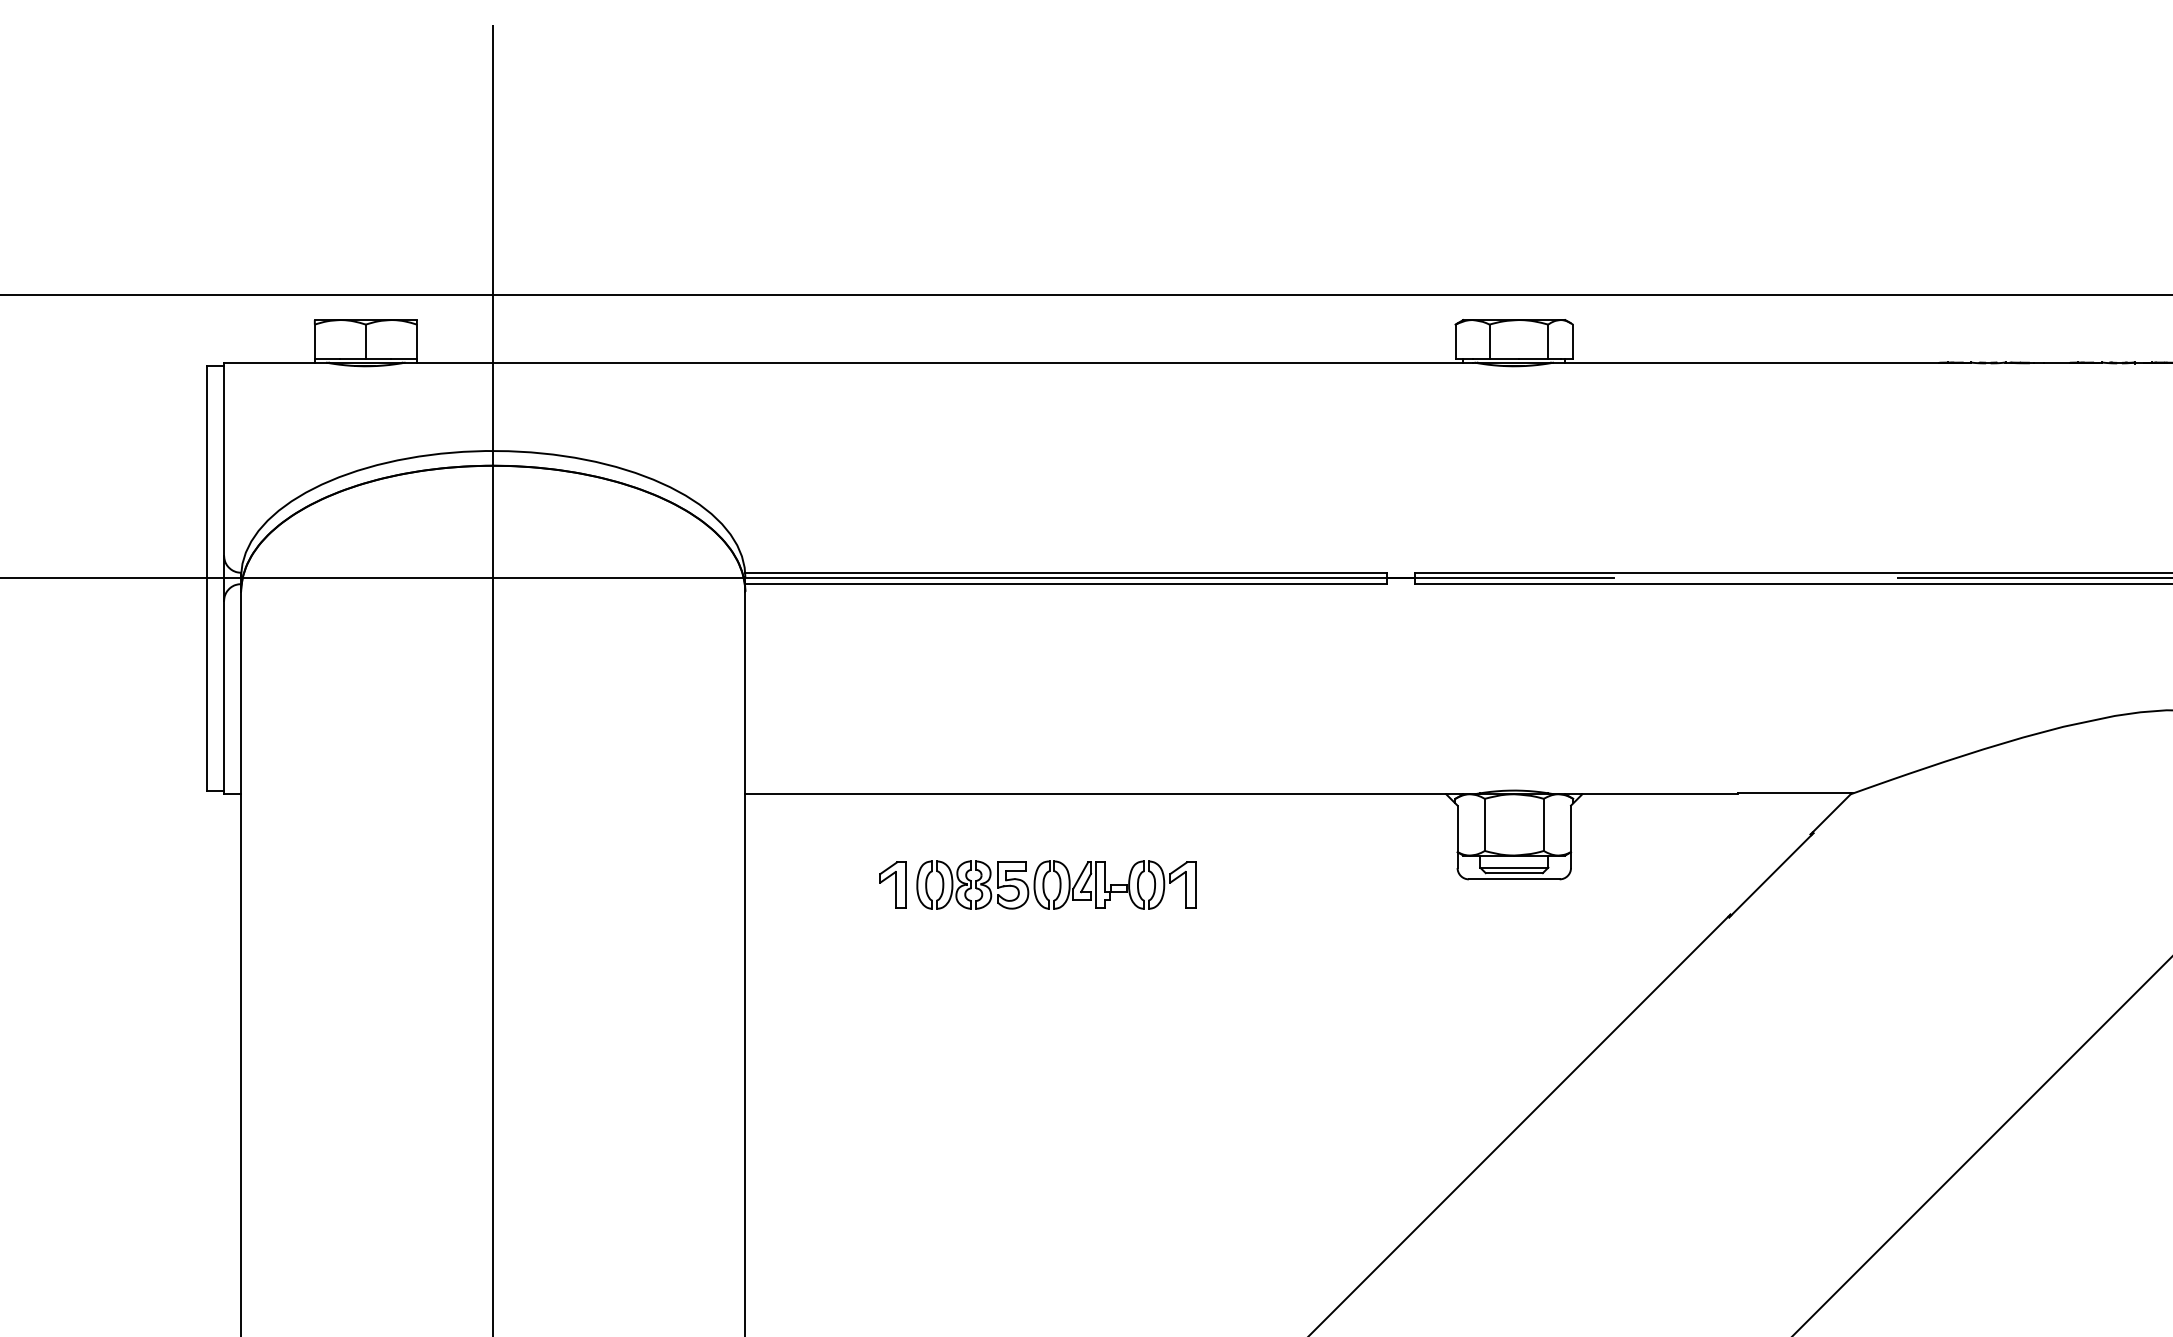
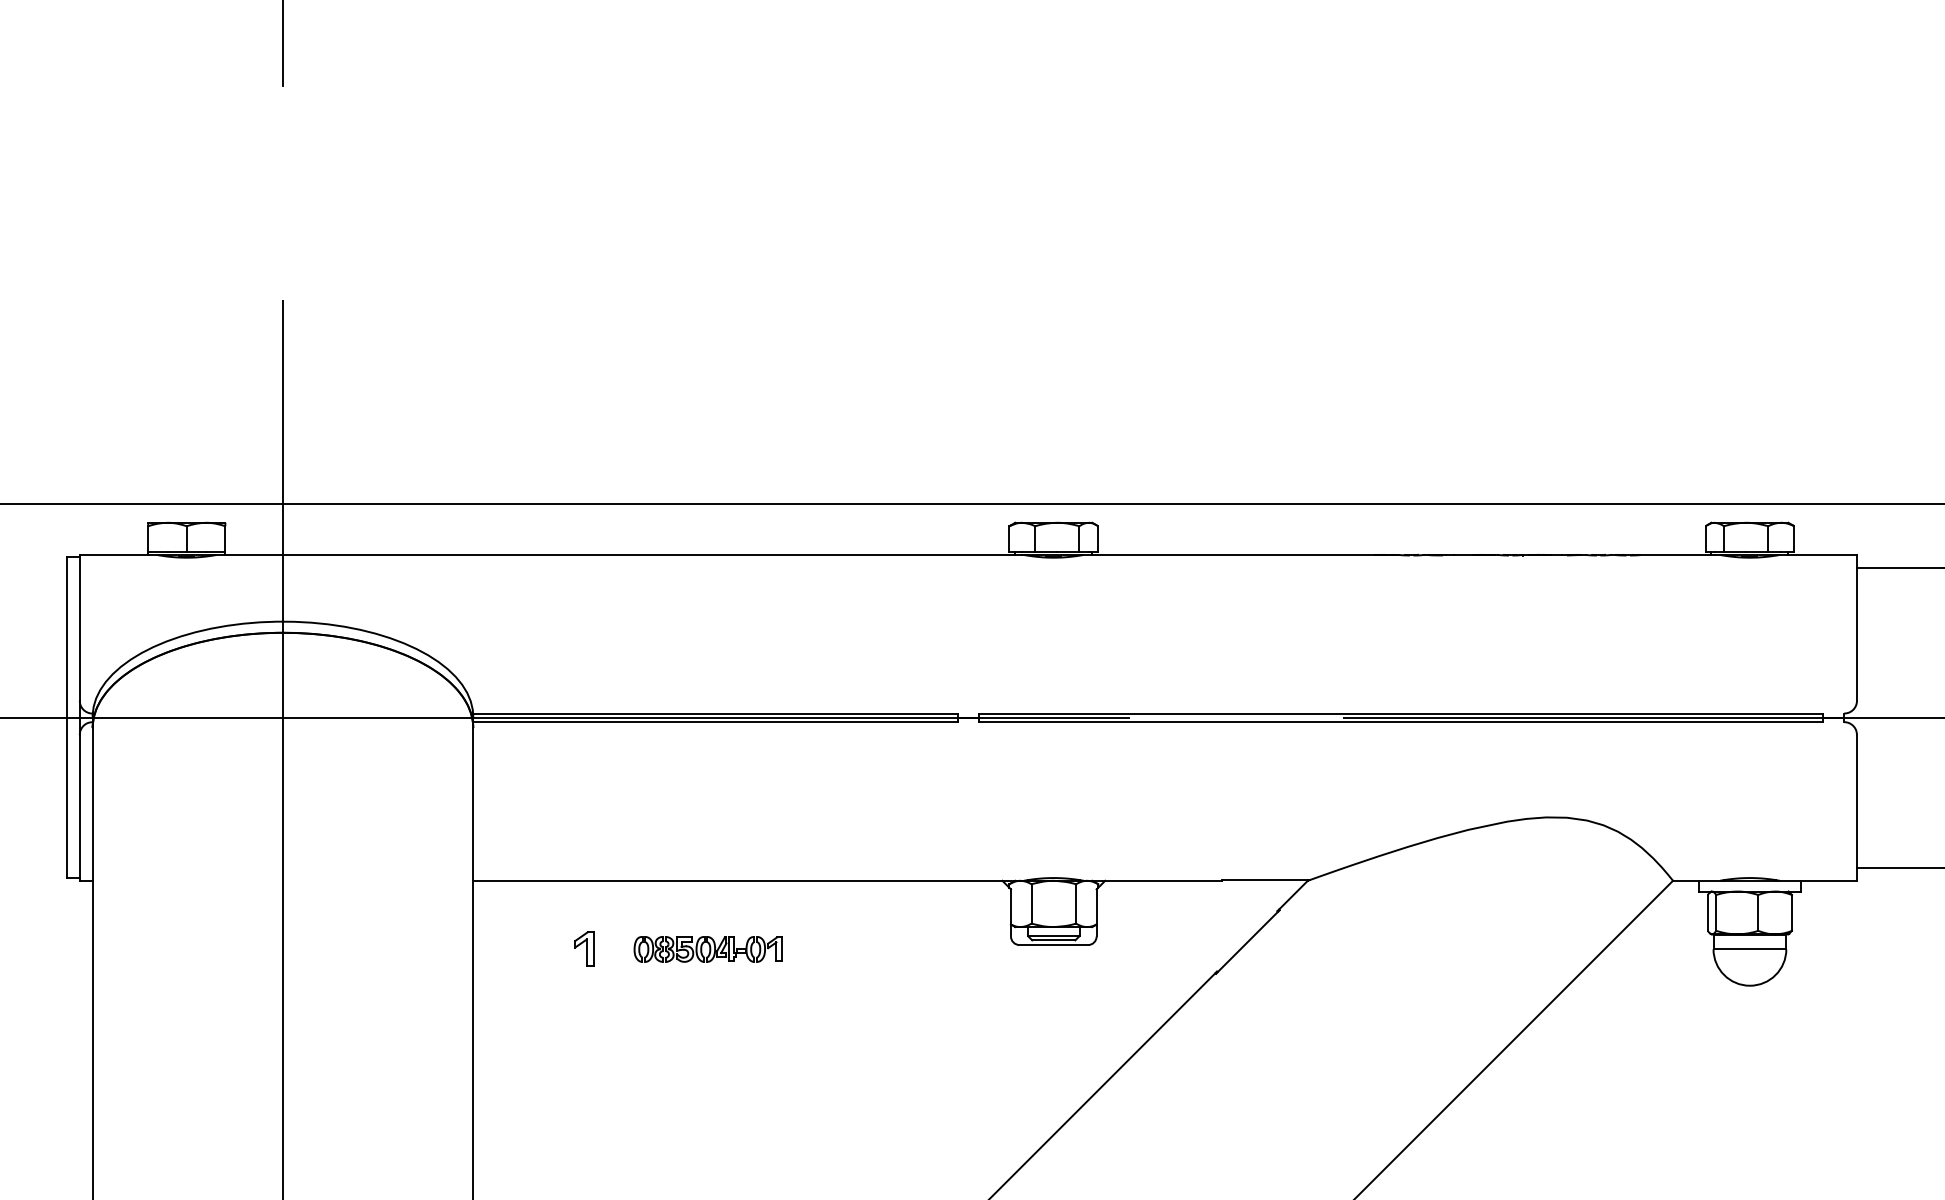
part: (1055, 885) -> (707, 949), size x0.7

